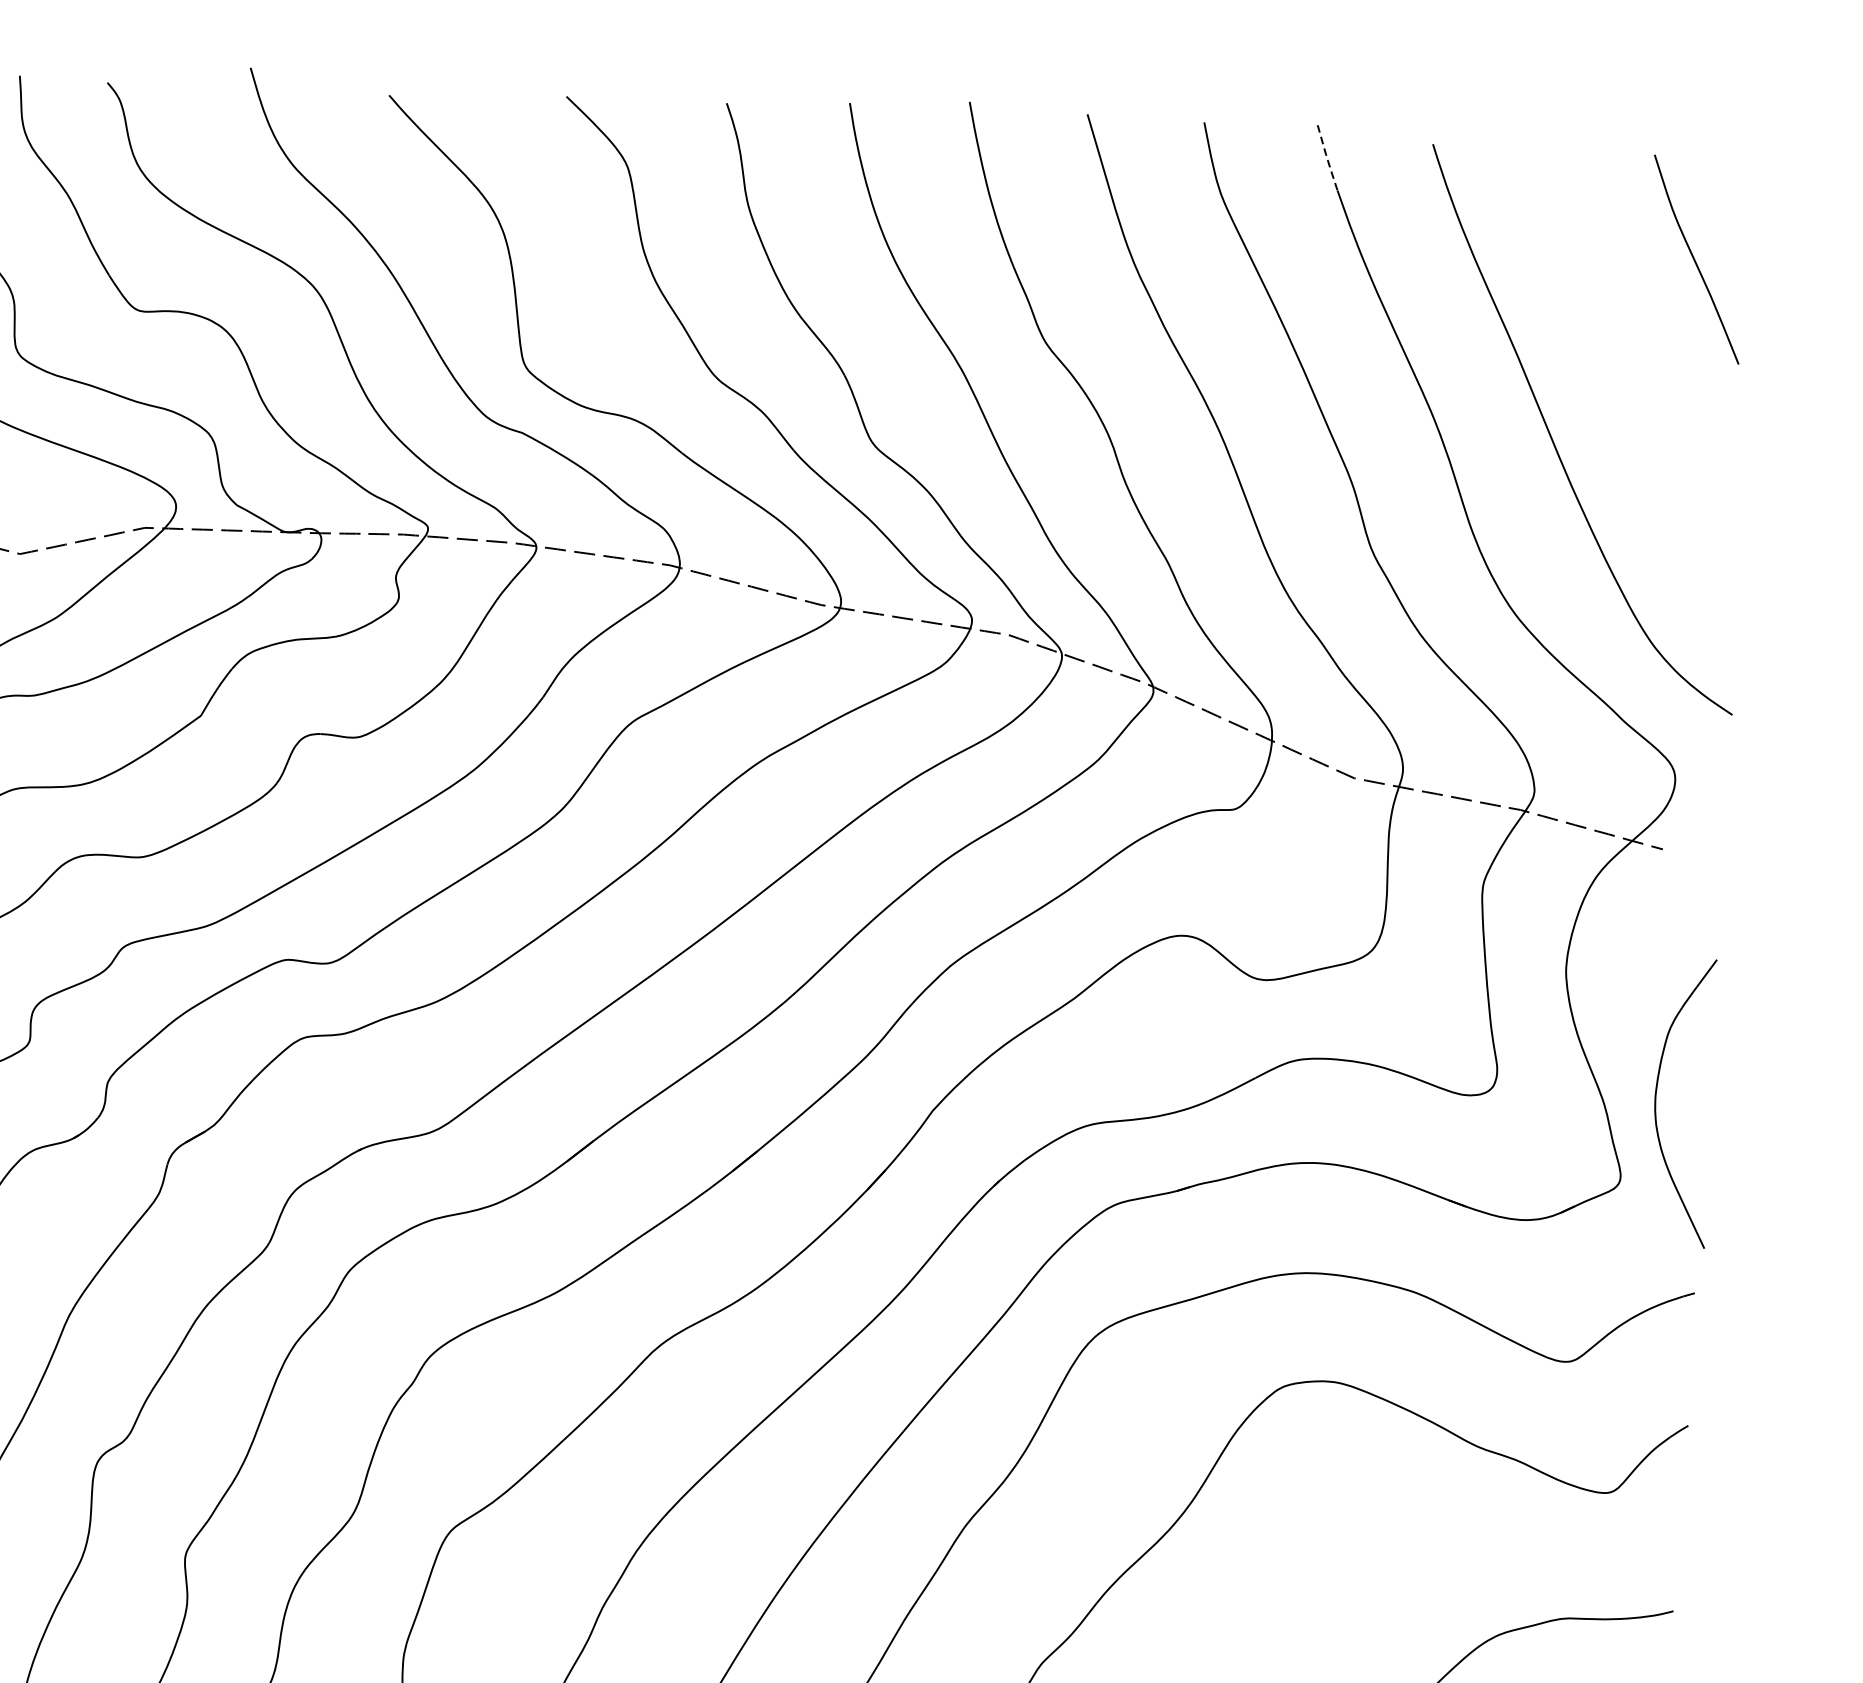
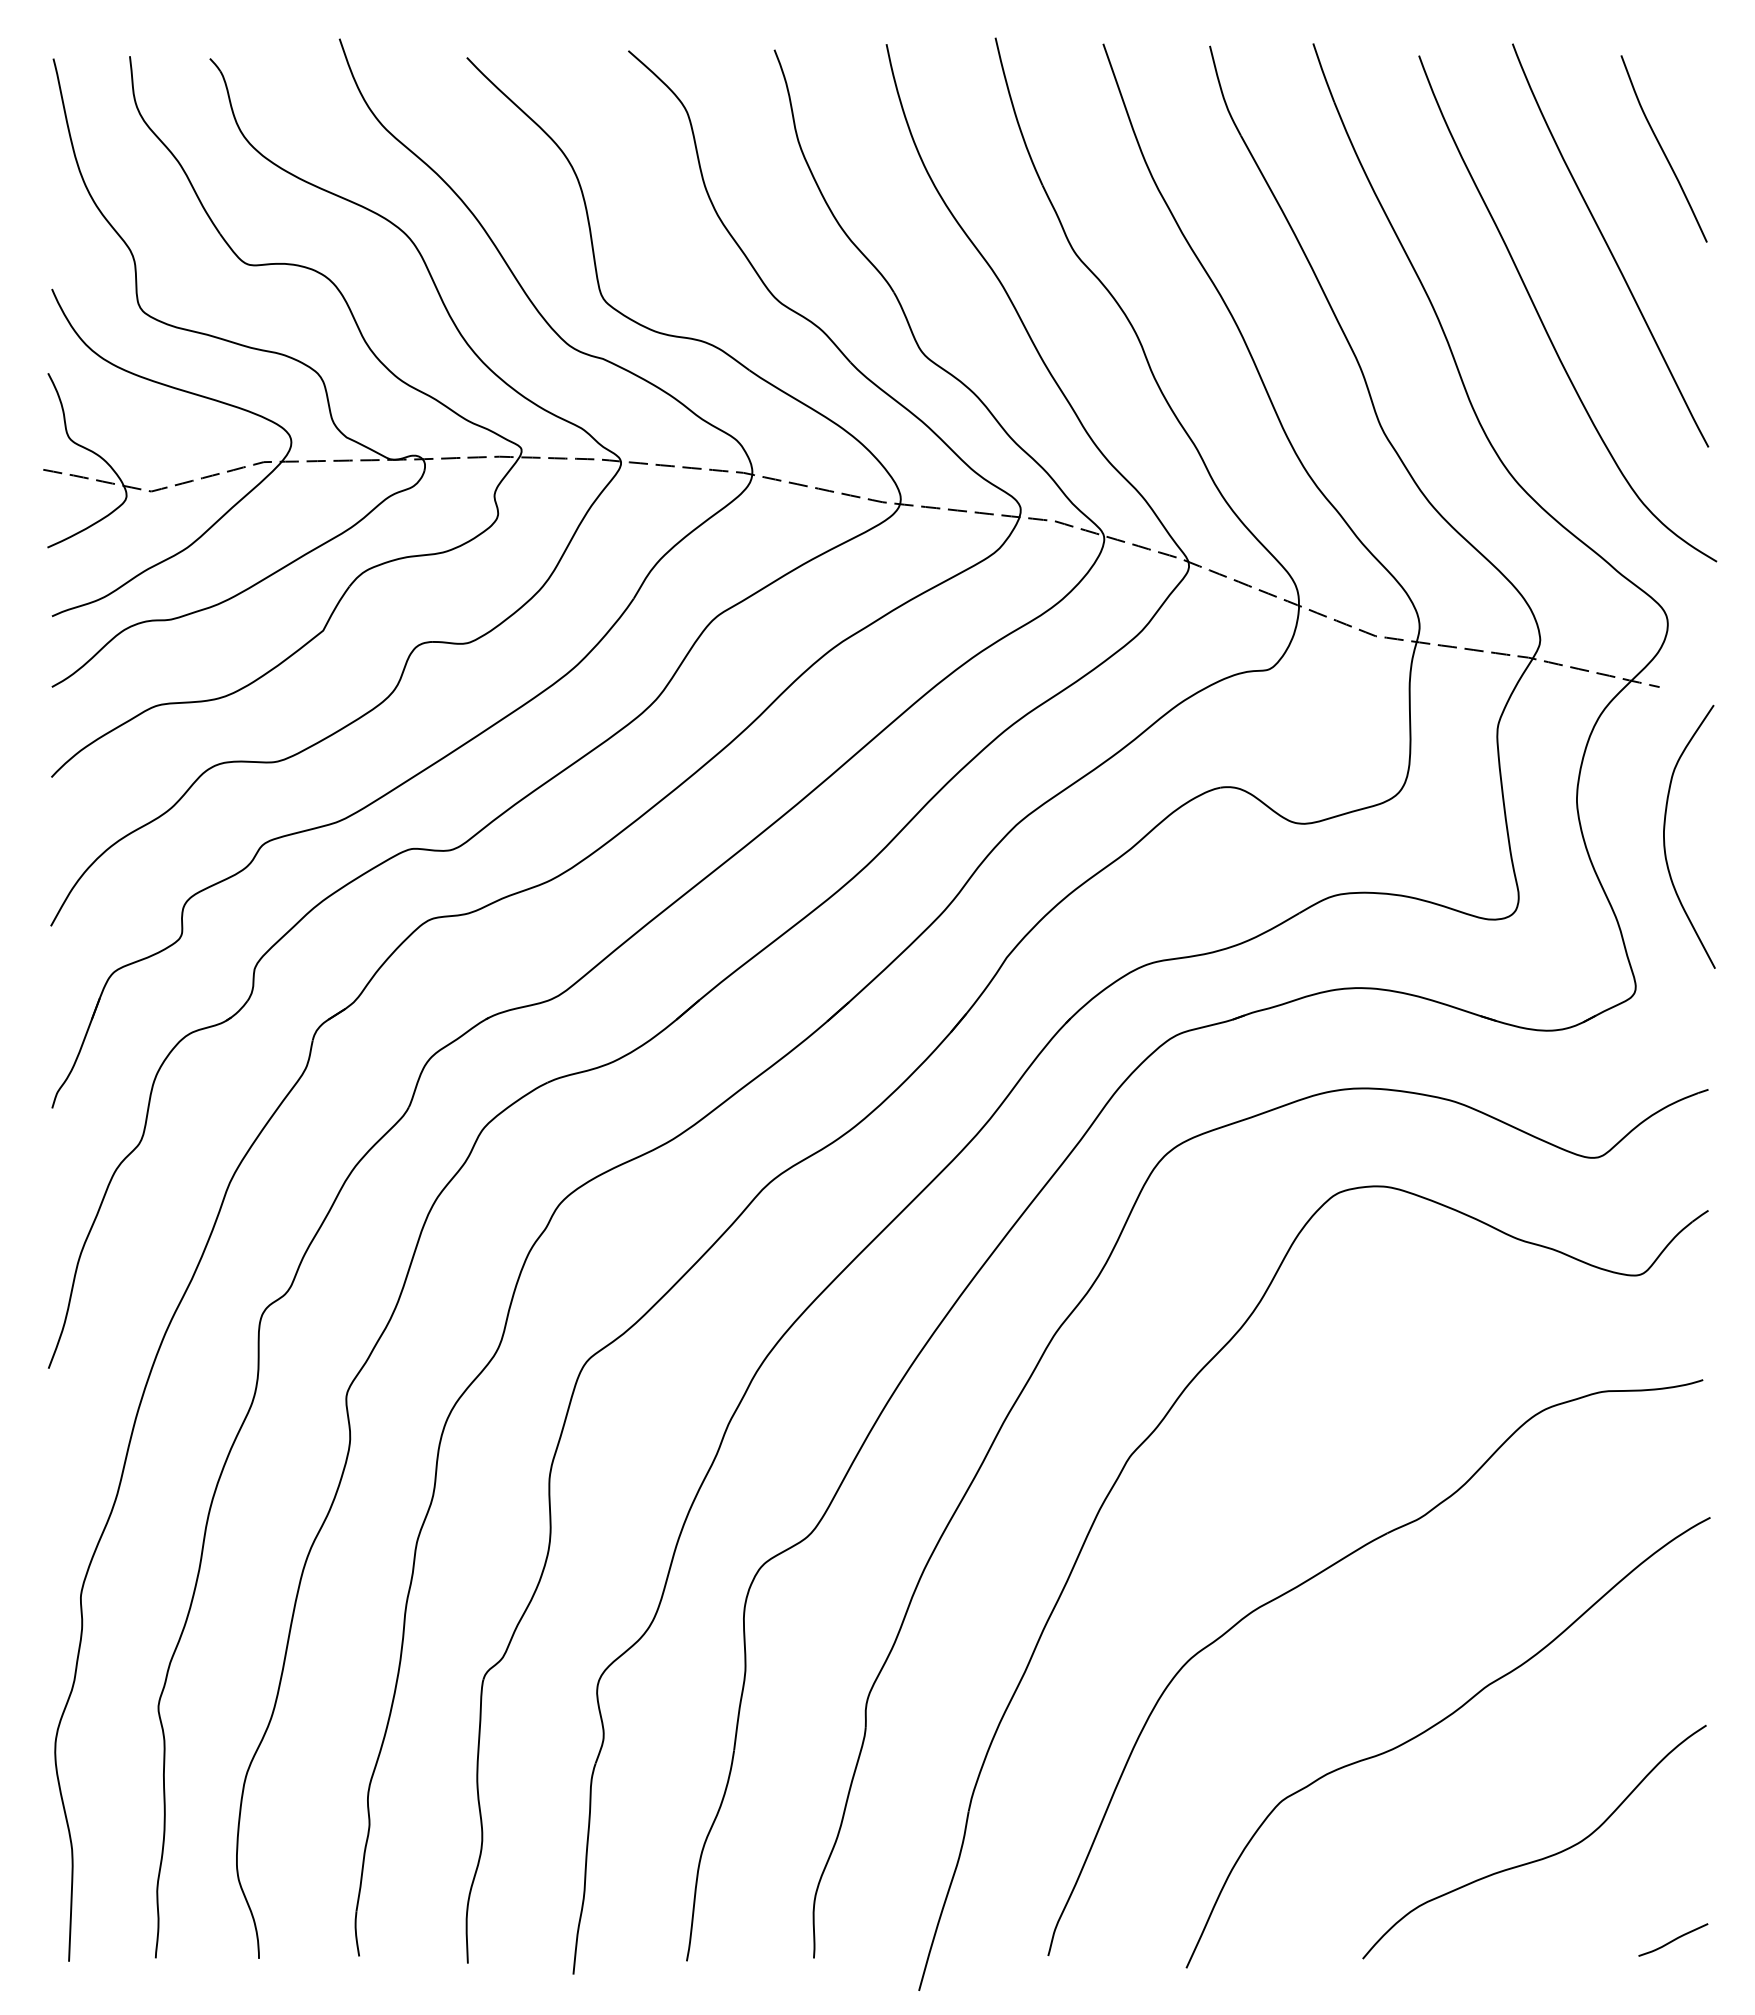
line: (1327, 158) -> (1323, 73), dashed -> solid
curve: (1631, 363) -> (1609, 246), added
curve: (1656, 1107) -> (1665, 842), moved

